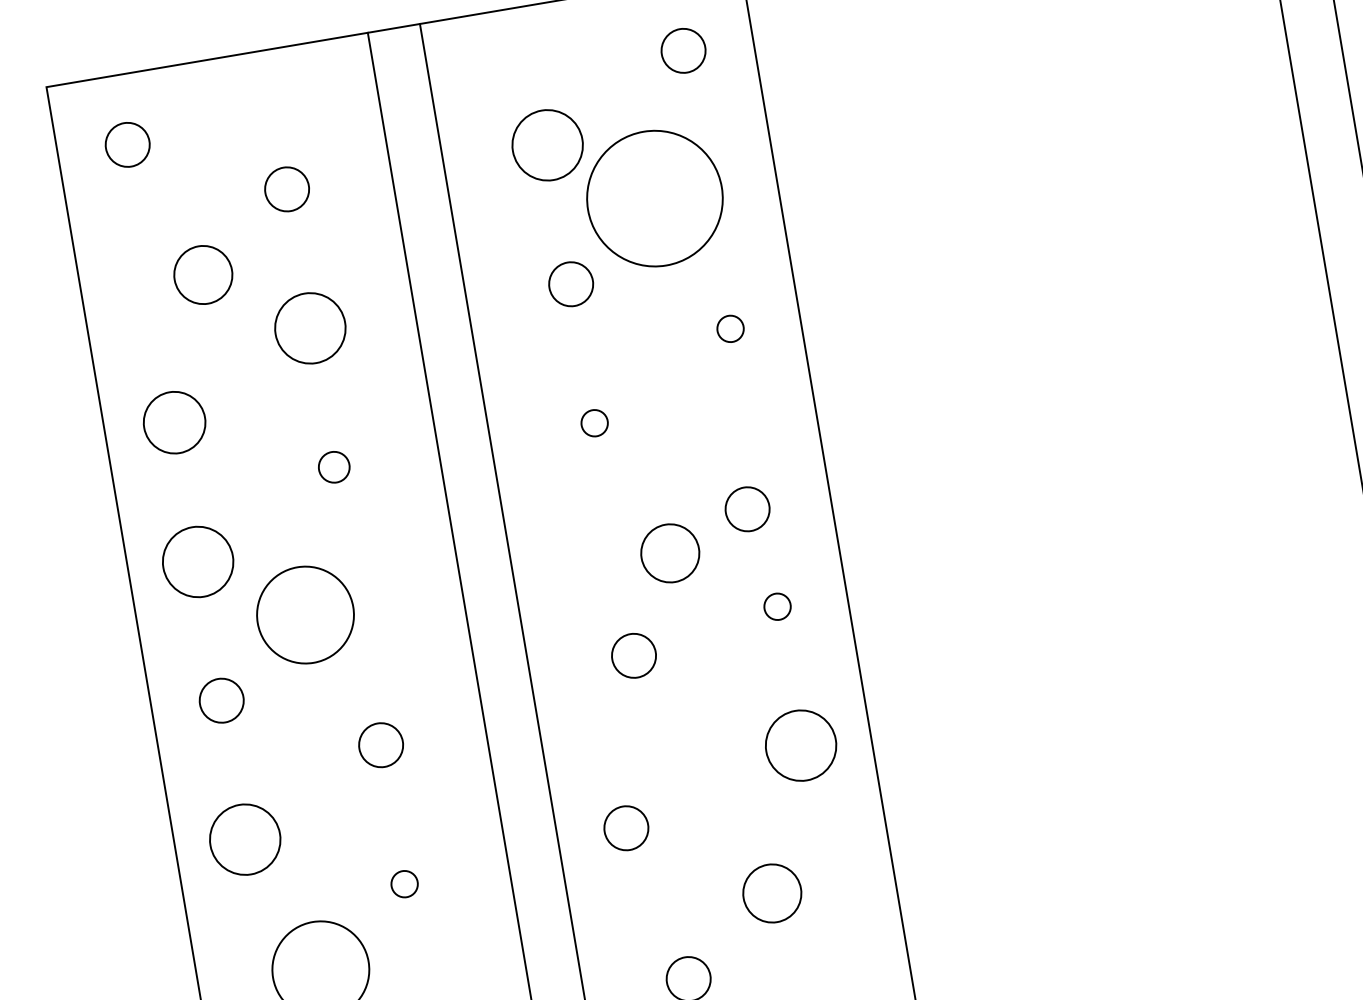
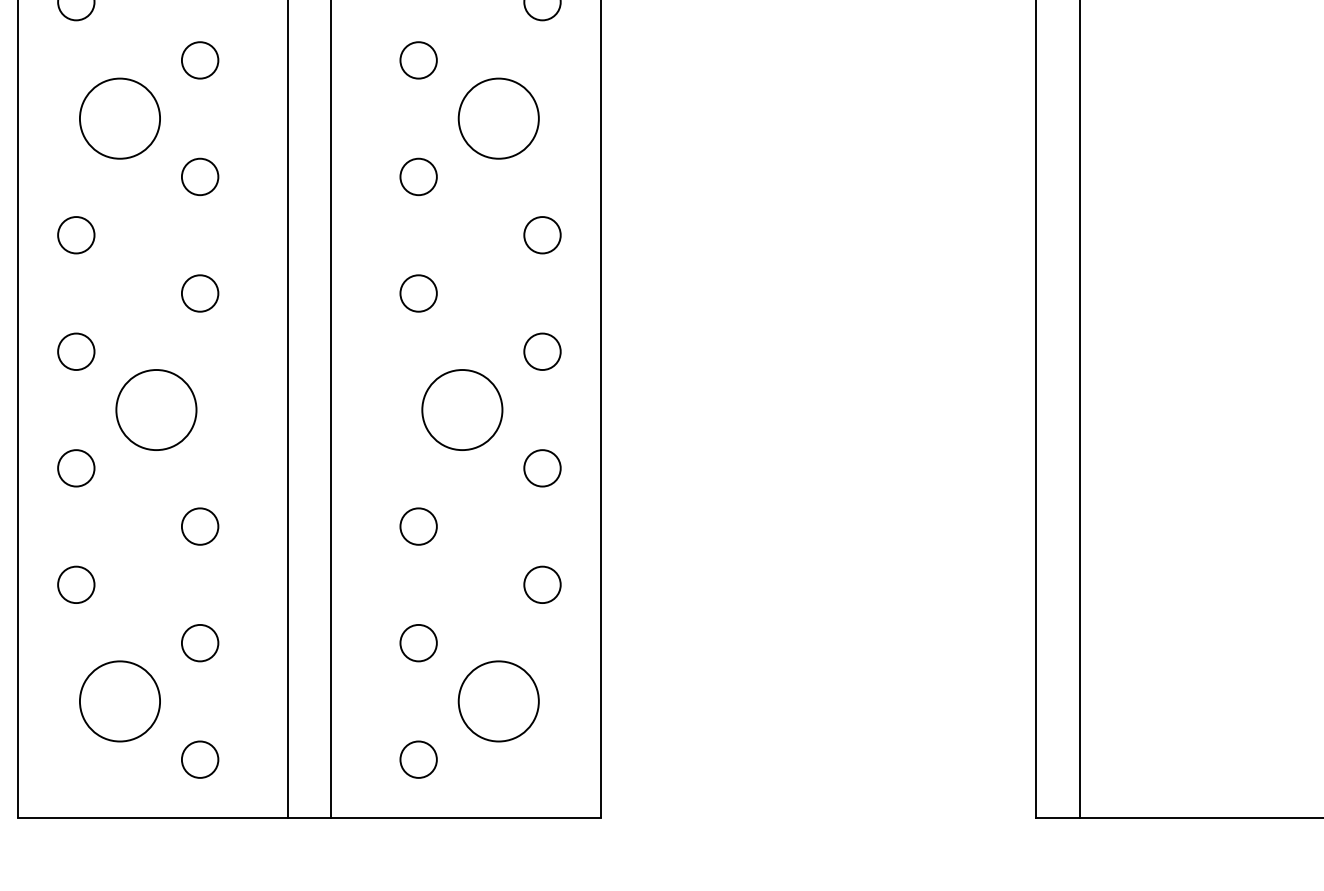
circle: (547, 145) -> (418, 60), size x0.62
circle: (654, 198) -> (498, 118), size x0.71
circle: (202, 274) -> (119, 118), size x1.67
circle: (310, 327) -> (200, 176), size x0.62
circle: (730, 329) -> (542, 235), size x1.67
circle: (175, 423) -> (76, 235), size x0.71
circle: (594, 423) -> (418, 293), size x1.67
circle: (334, 467) -> (200, 293), size x1.43
circle: (747, 508) -> (542, 351), moved
circle: (670, 553) -> (462, 410), size x1.67
circle: (198, 561) -> (76, 351), size x0.62
circle: (777, 606) -> (542, 468), size x1.67
circle: (633, 655) -> (418, 526), moved
circle: (800, 745) -> (542, 584), size x0.62
circle: (626, 828) -> (418, 643), moved
circle: (245, 839) -> (76, 584), size x0.62
circle: (403, 883) -> (199, 642), size x1.67
circle: (772, 893) -> (498, 701), size x1.67

